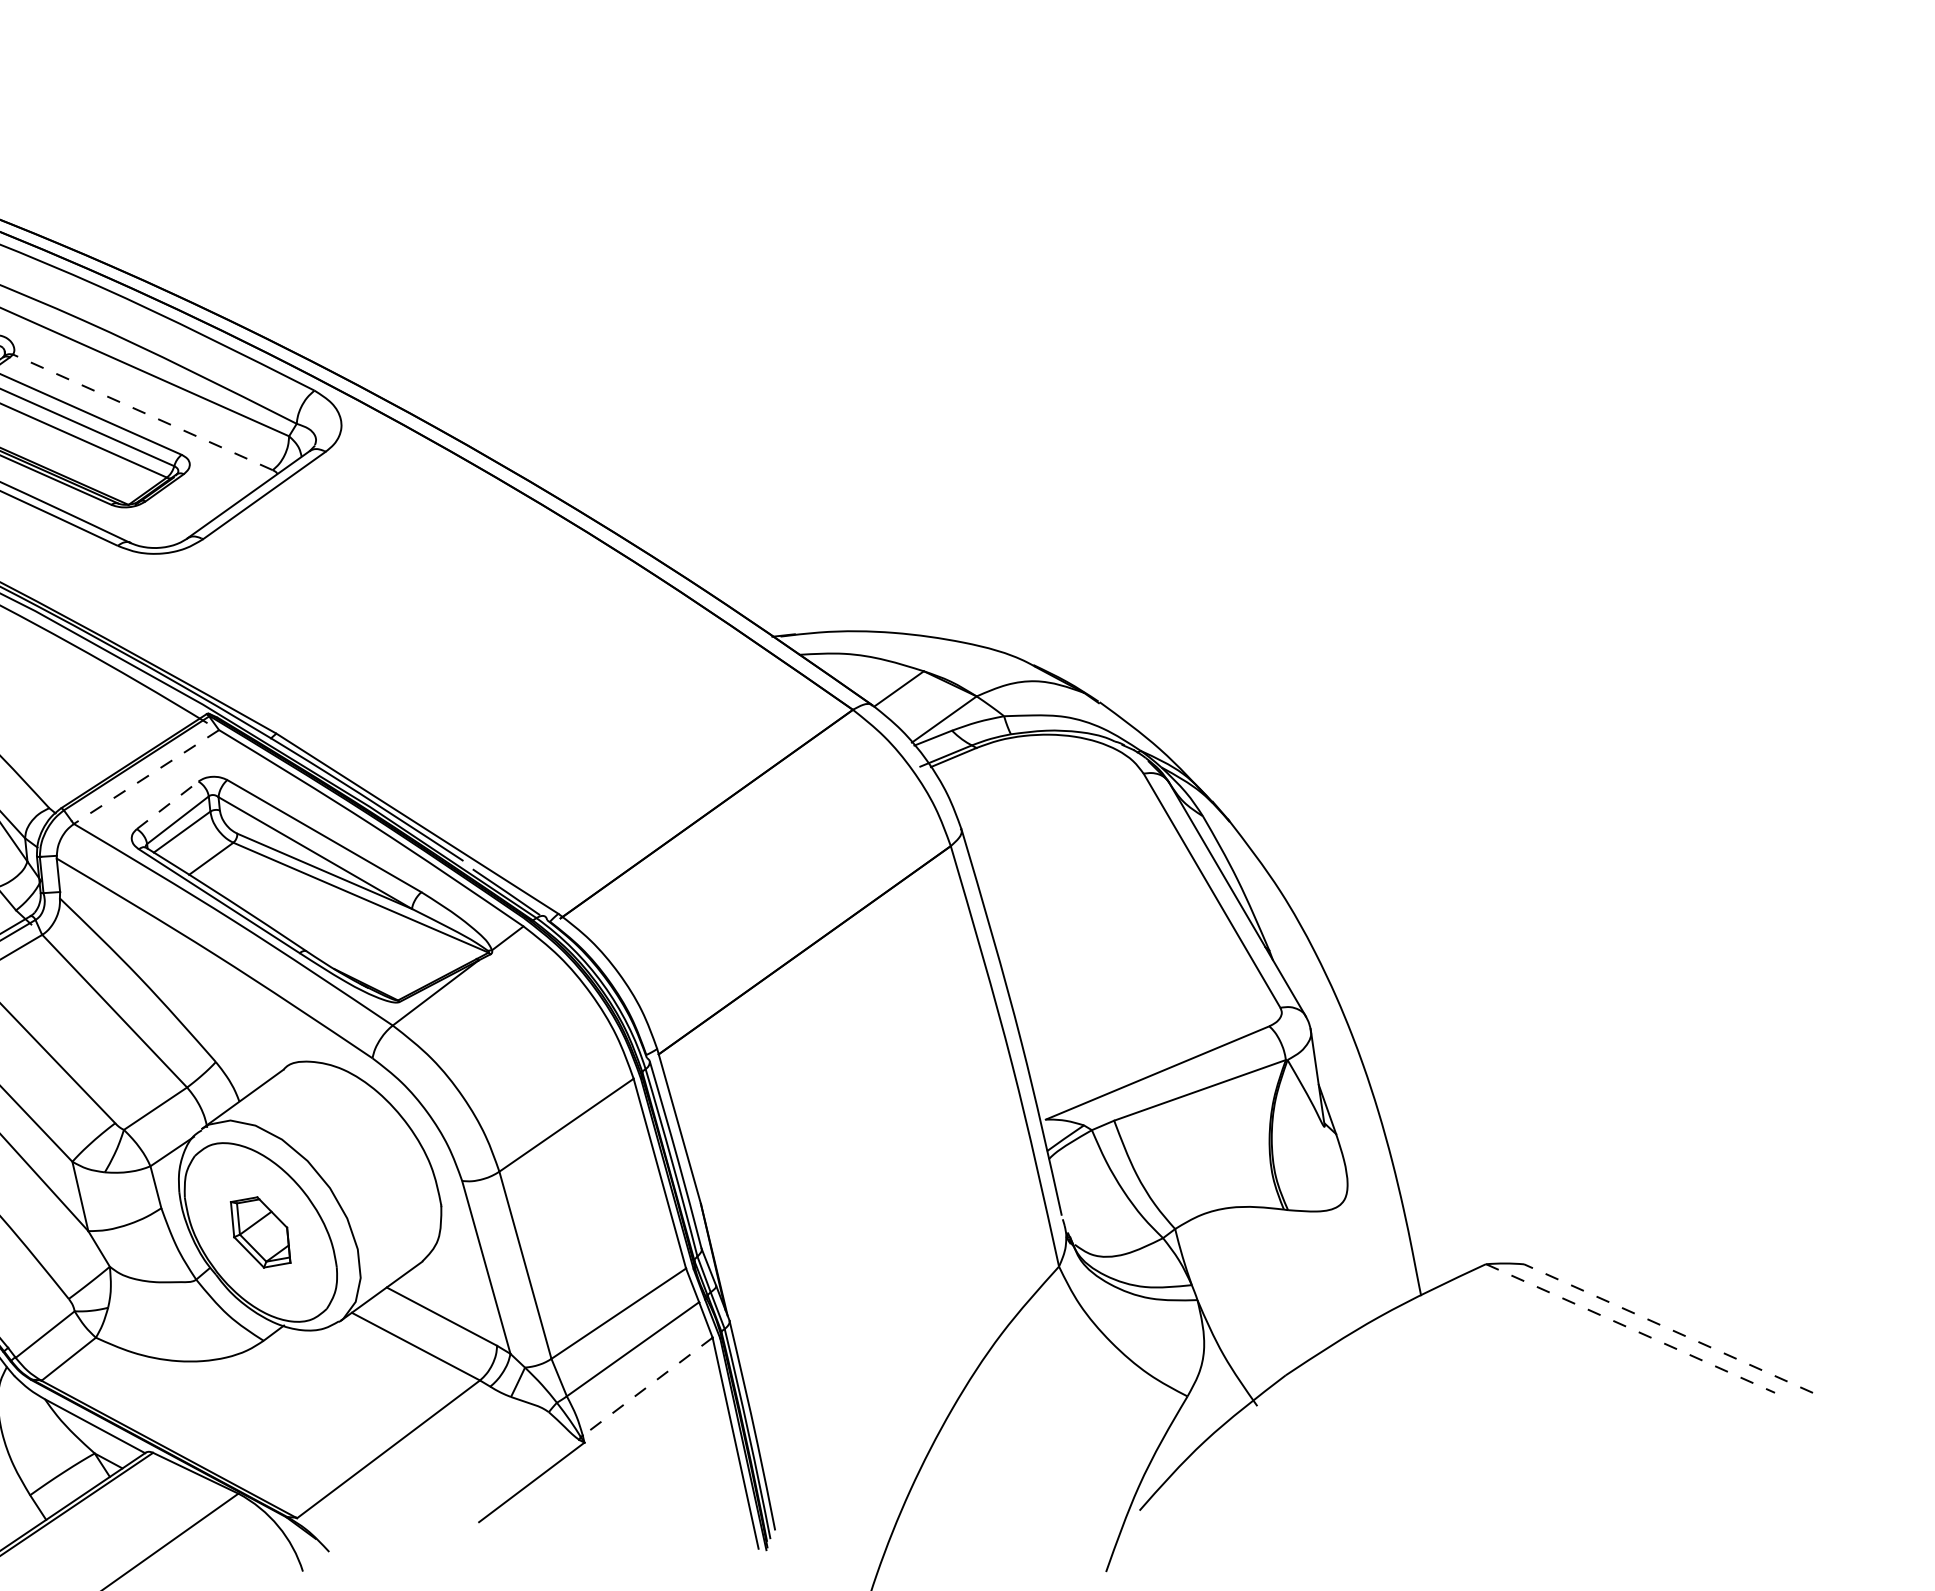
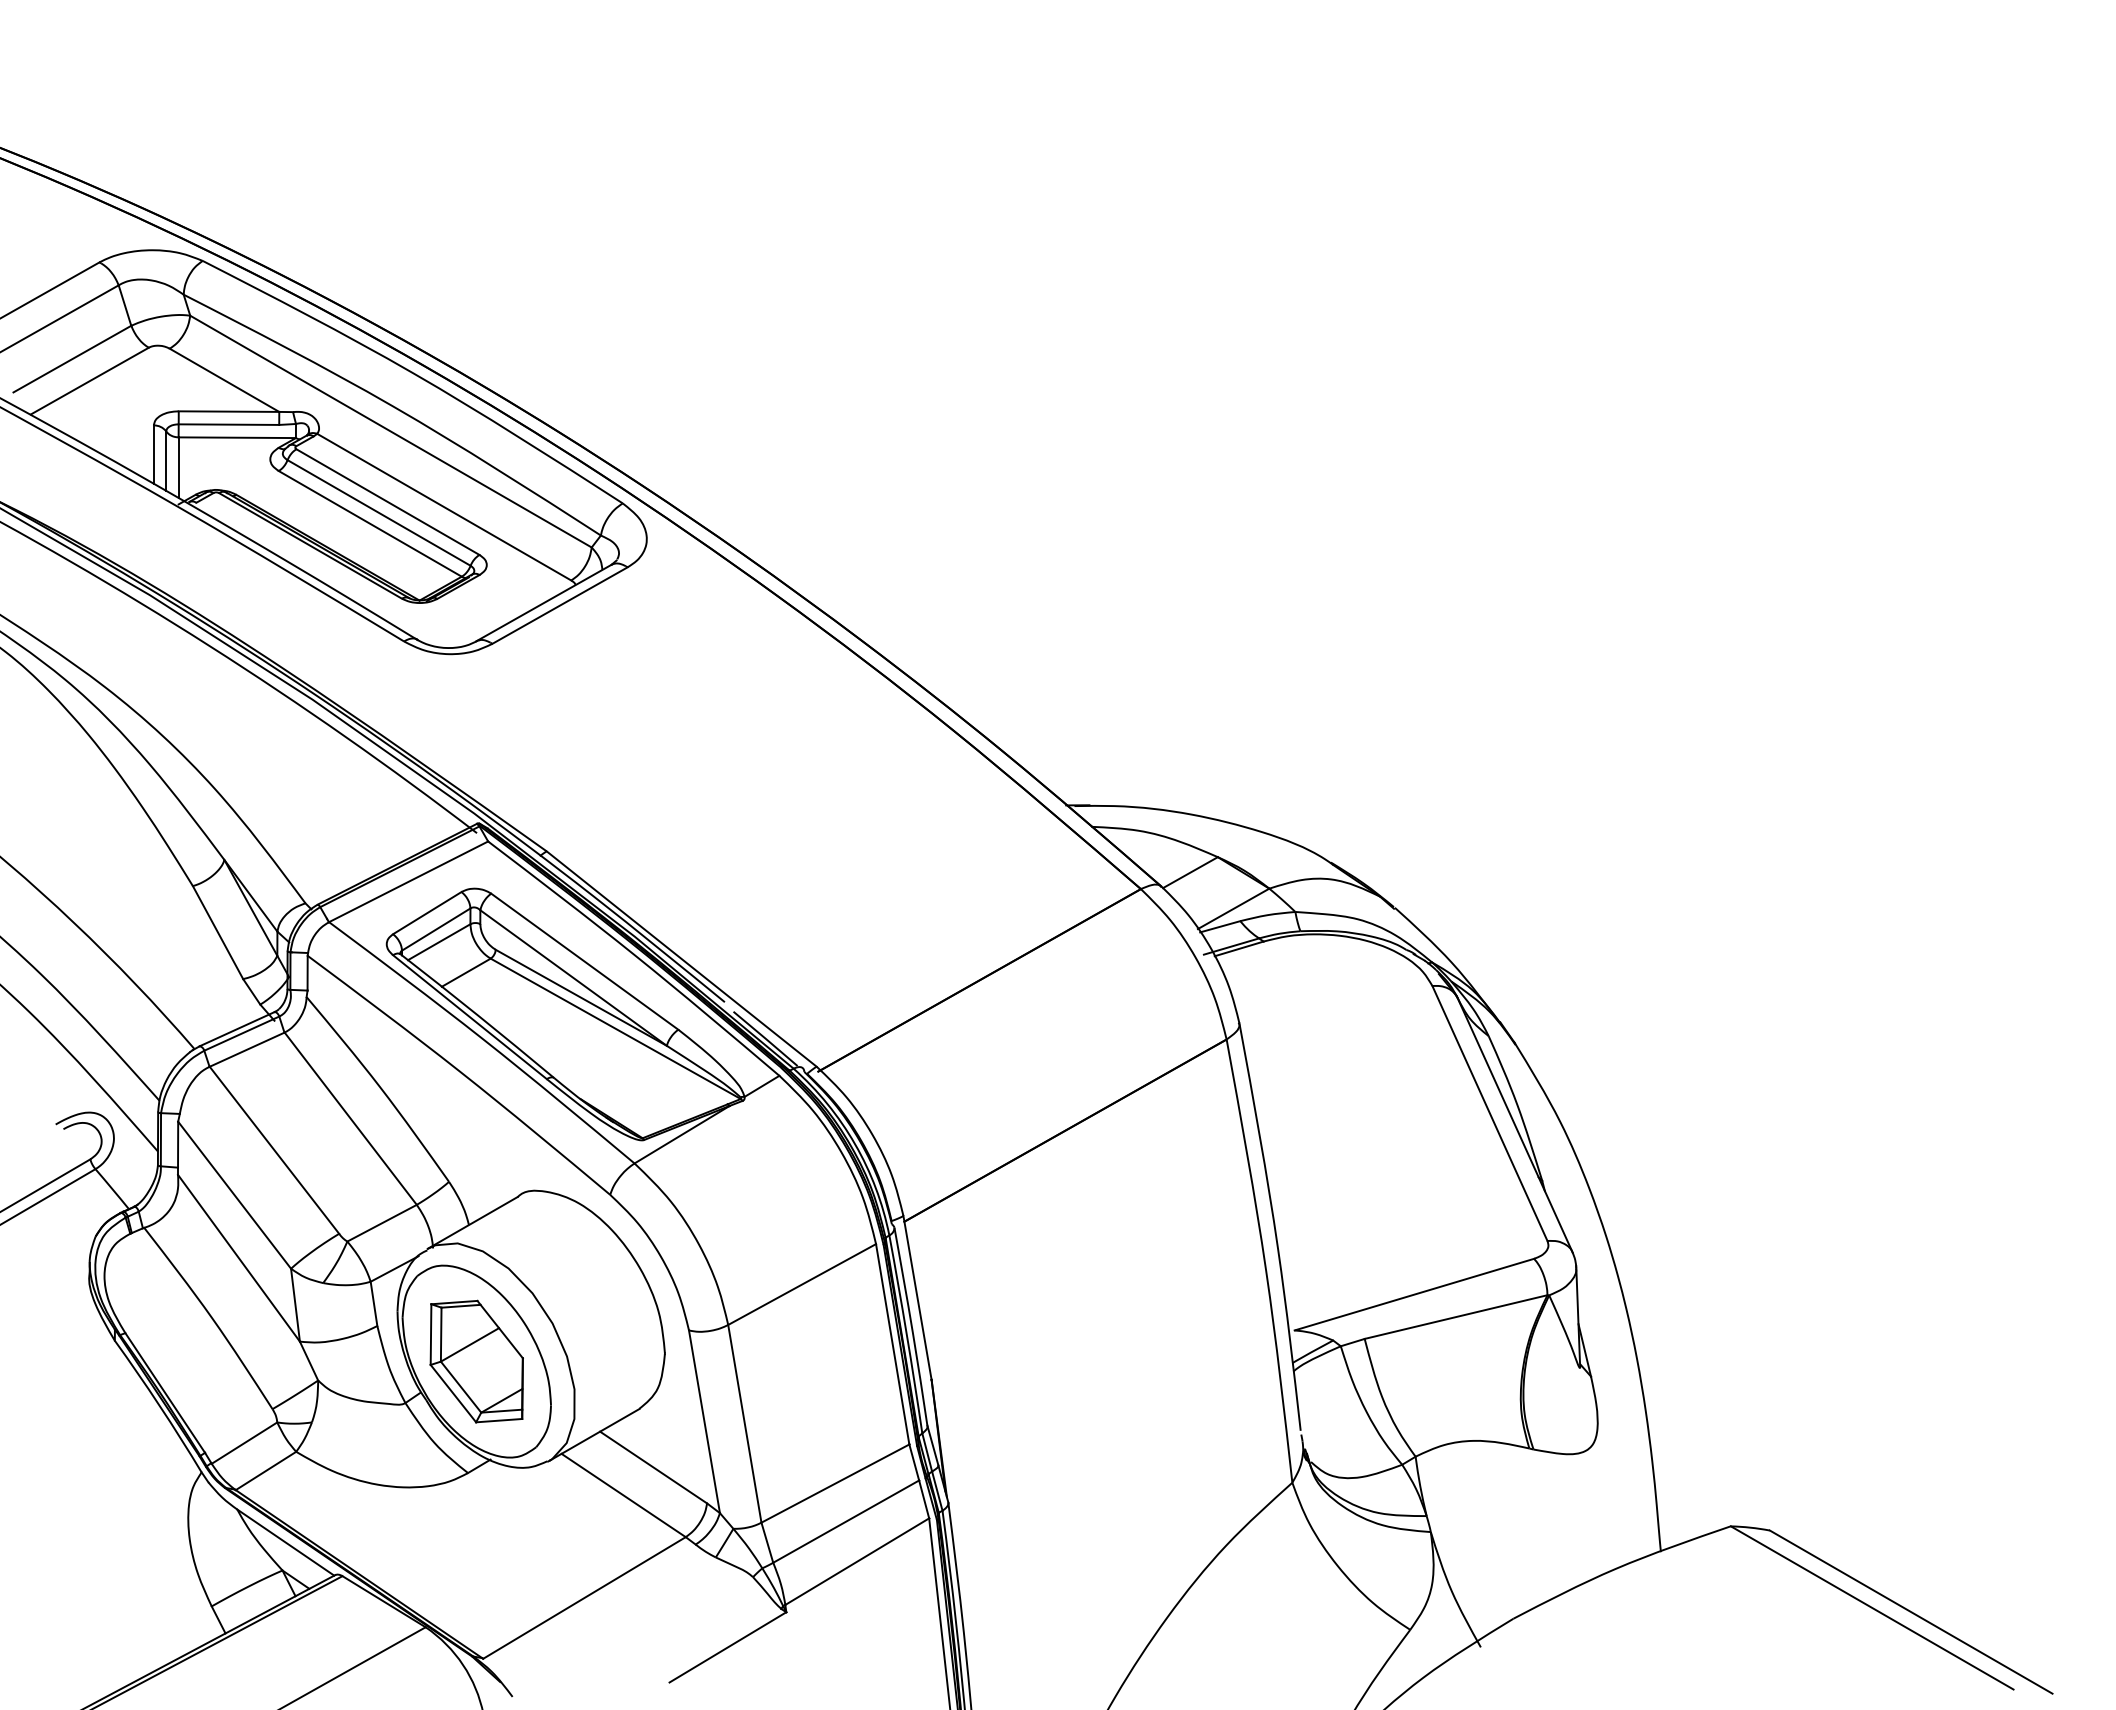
line: (143, 412) -> (444, 507), dashed -> solid
line: (146, 777) -> (408, 882), dashed -> solid
line: (167, 804) -> (427, 912), dashed -> solid
part: (260, 1232) -> (476, 1361), size x1.67
line: (1667, 1328) -> (1910, 1611), dashed -> solid
line: (1630, 1329) -> (1872, 1608), dashed -> solid
line: (647, 1386) -> (857, 1561), dashed -> solid

